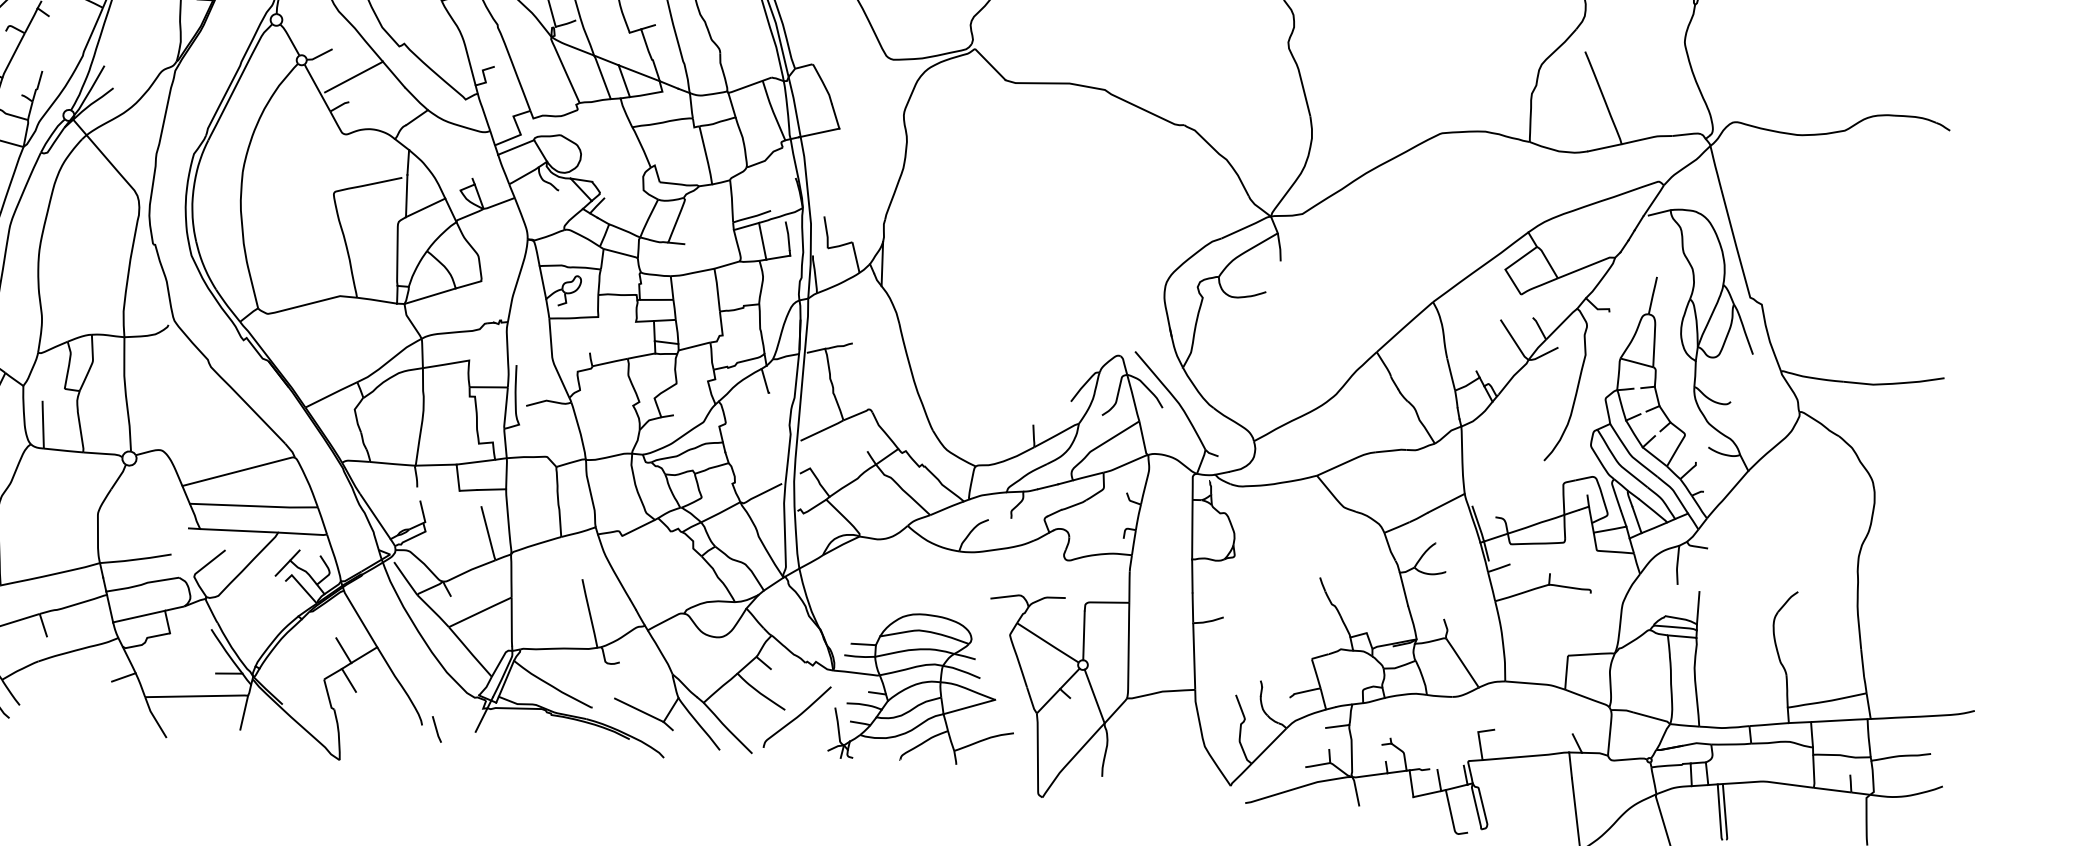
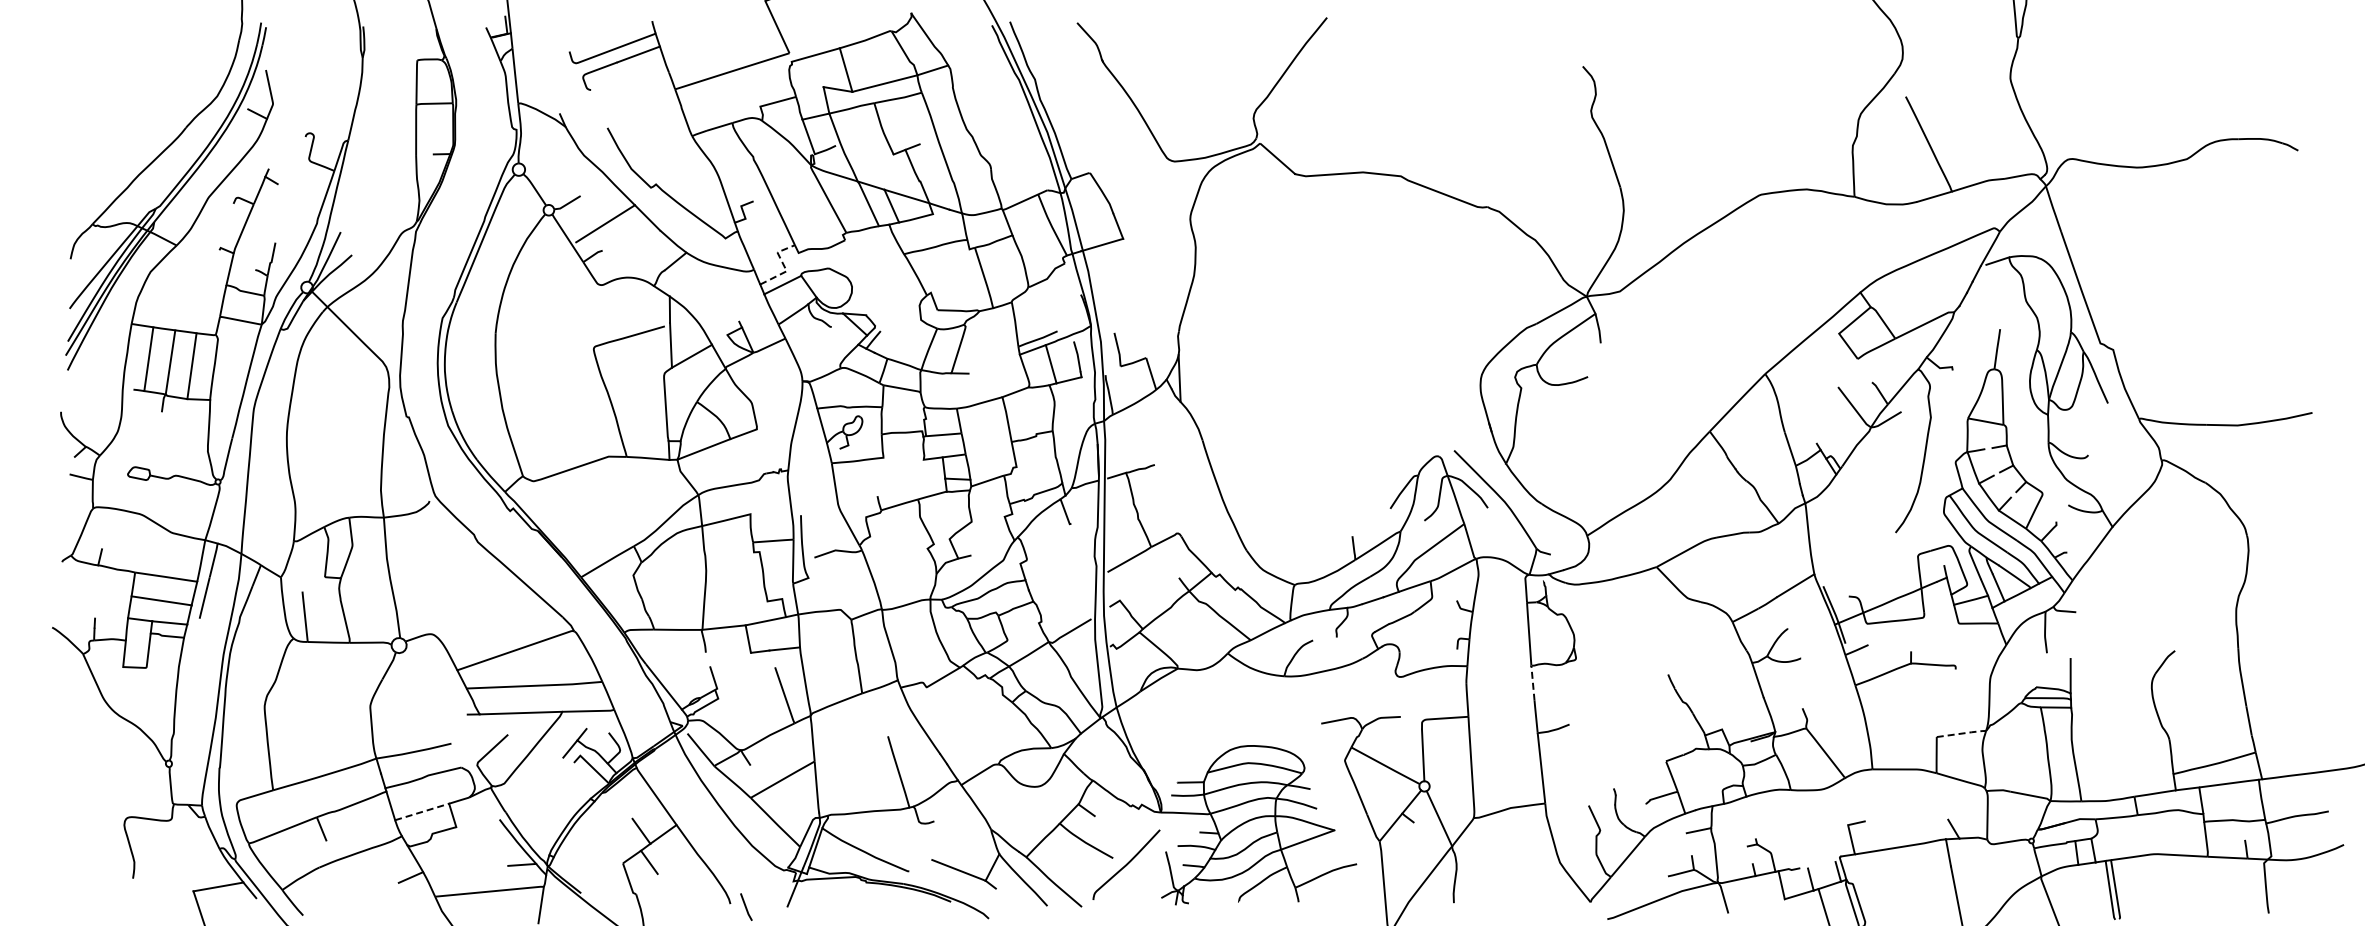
line: (519, 130) -> (784, 266), solid -> dashed
line: (1191, 576) -> (1532, 683), solid -> dashed
line: (139, 616) -> (422, 811), solid -> dashed
line: (1593, 654) -> (1963, 733), solid -> dashed

